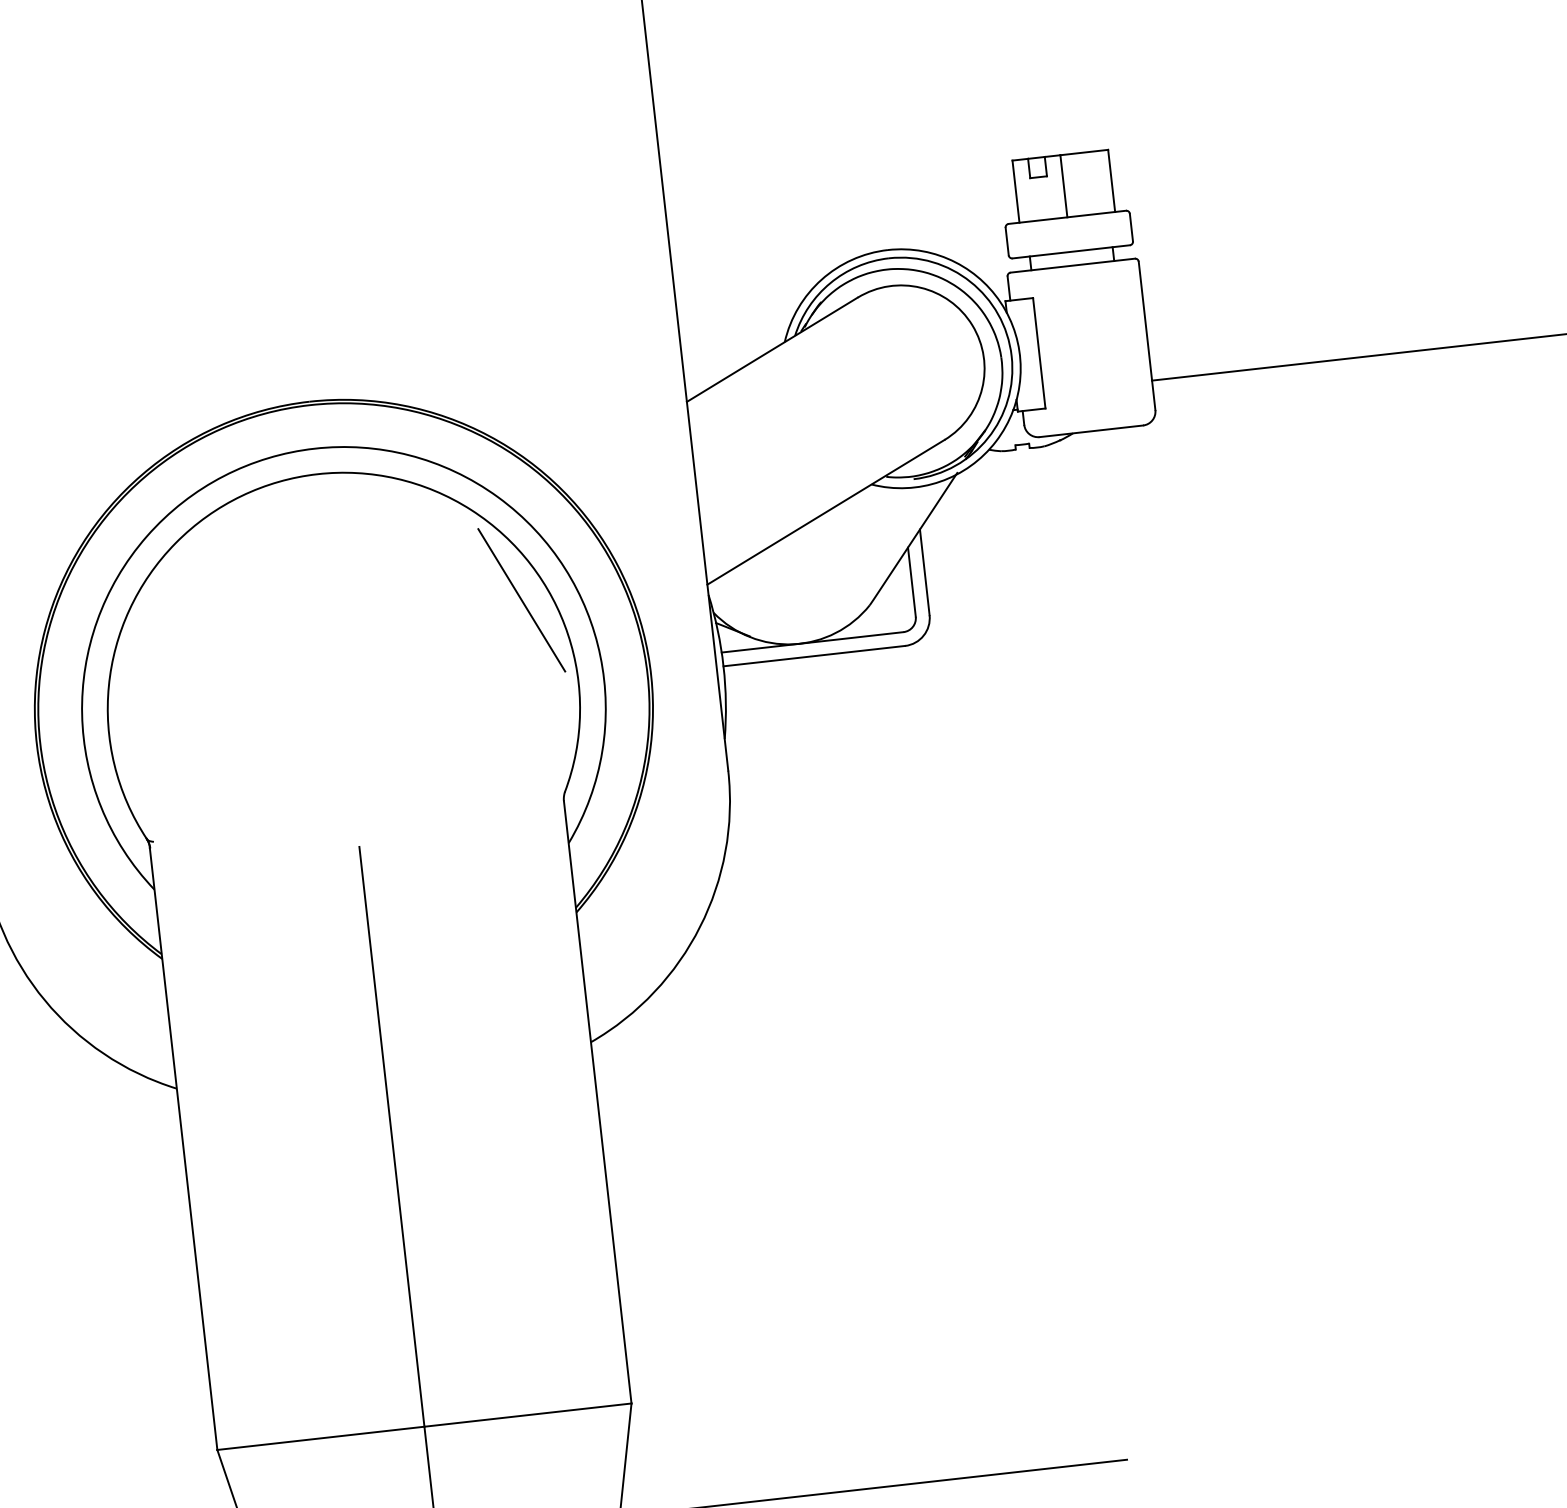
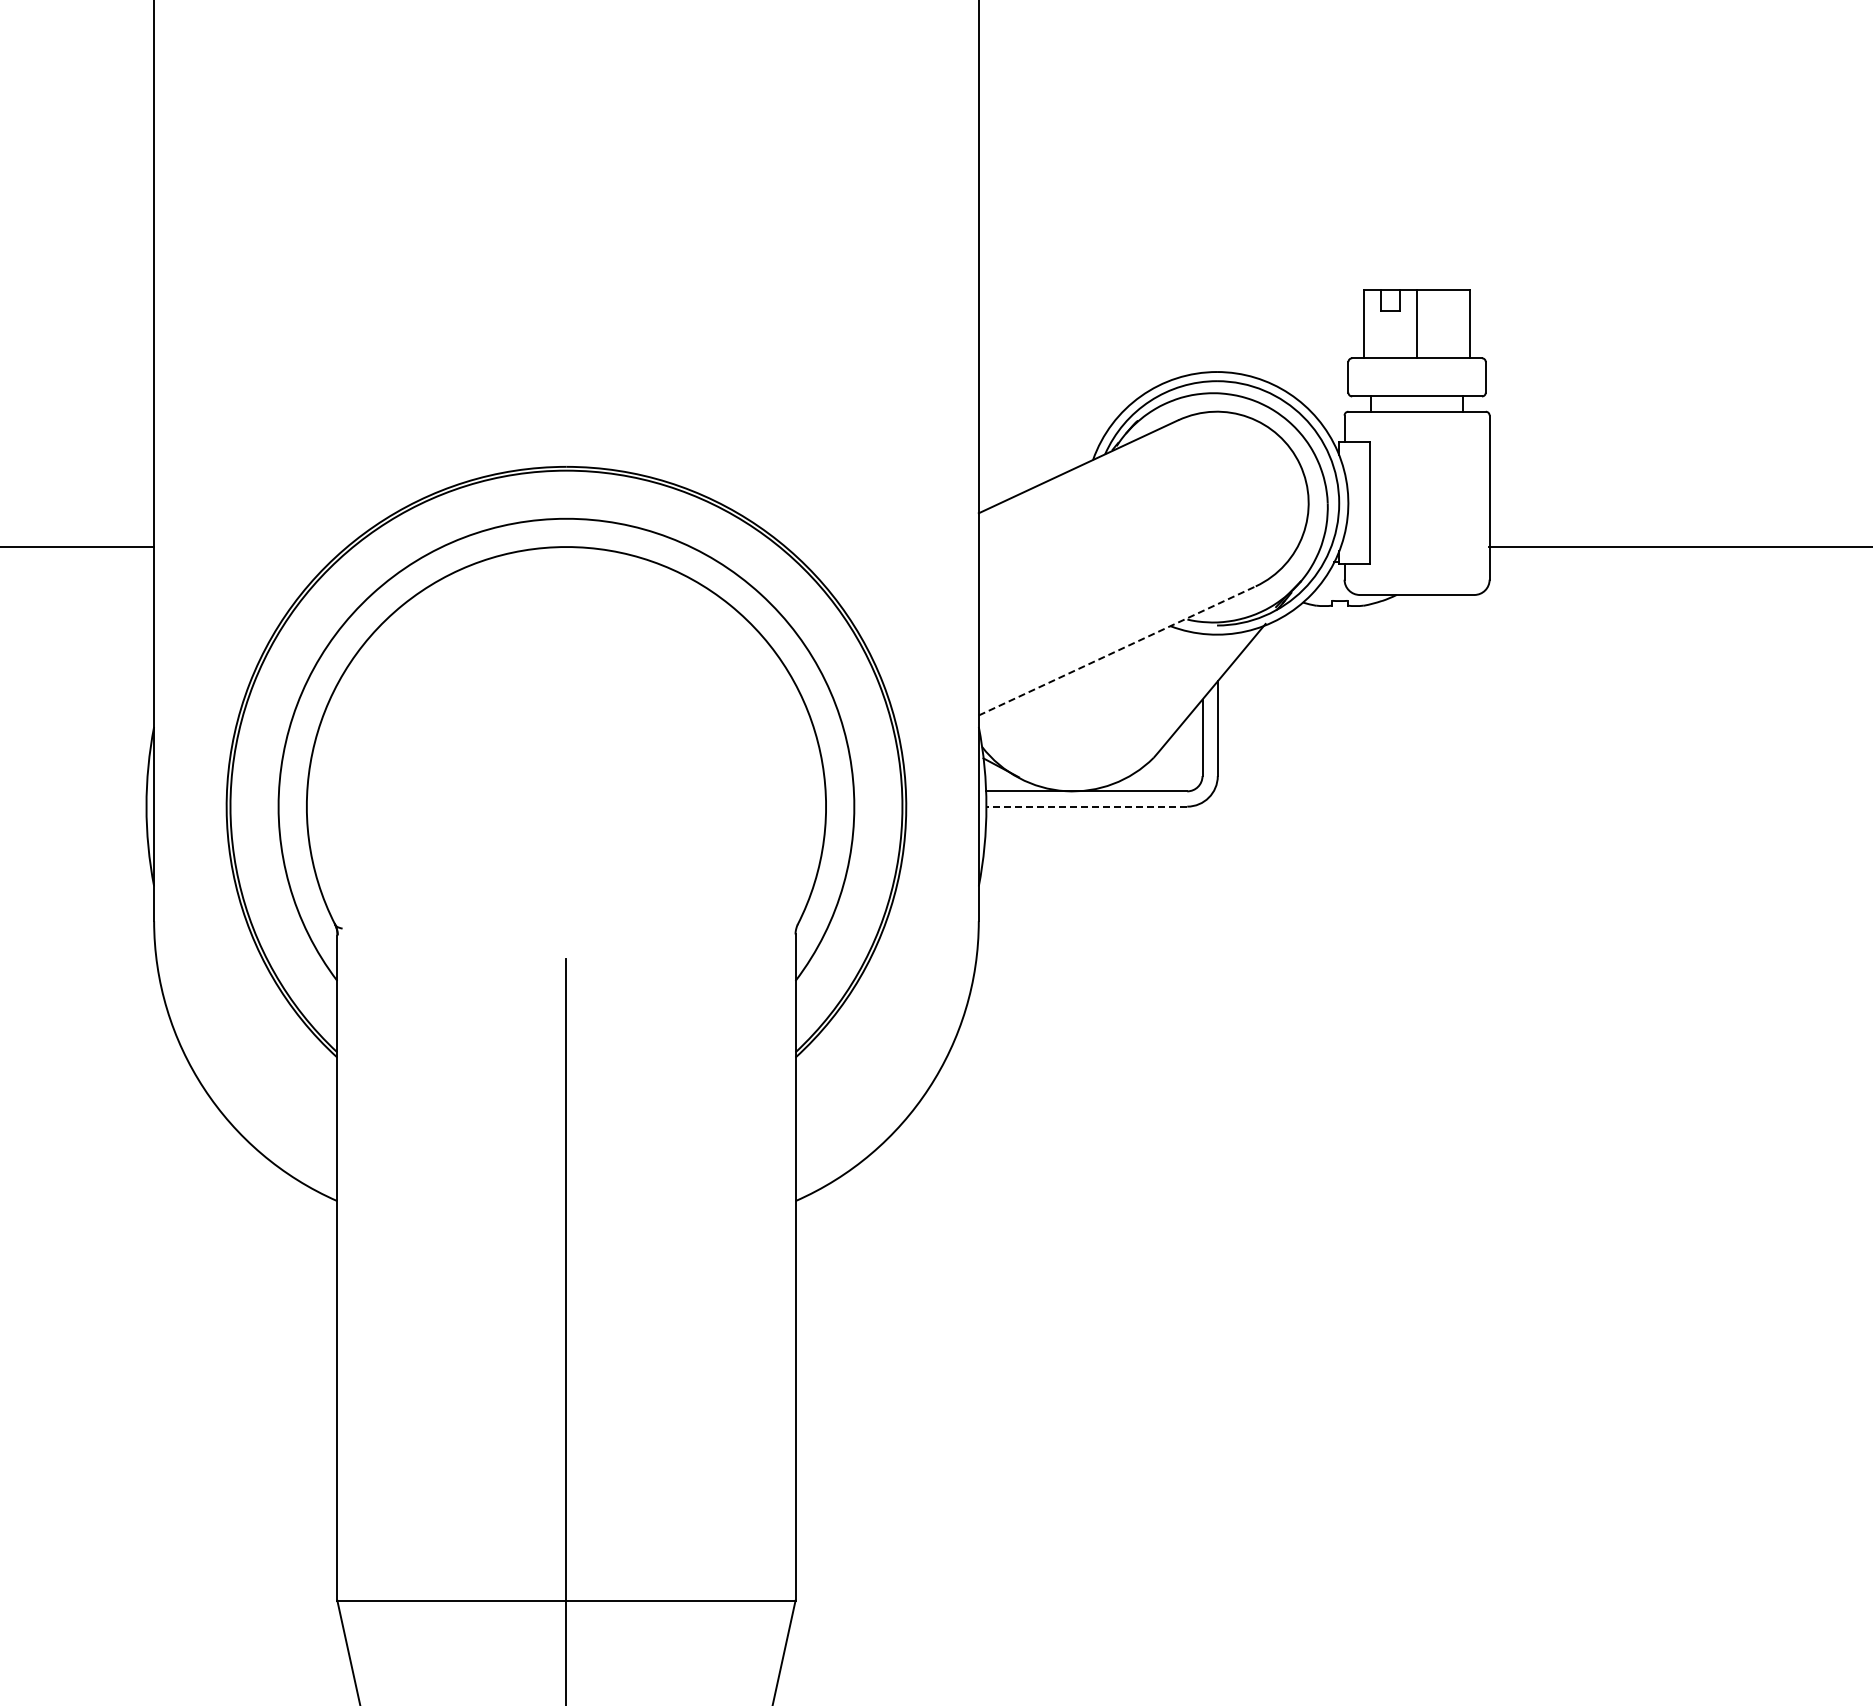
line: (826, 511) -> (1117, 650), solid -> dashed
line: (521, 600) -> (773, 709), removed
line: (813, 656) -> (1086, 806), solid -> dashed

